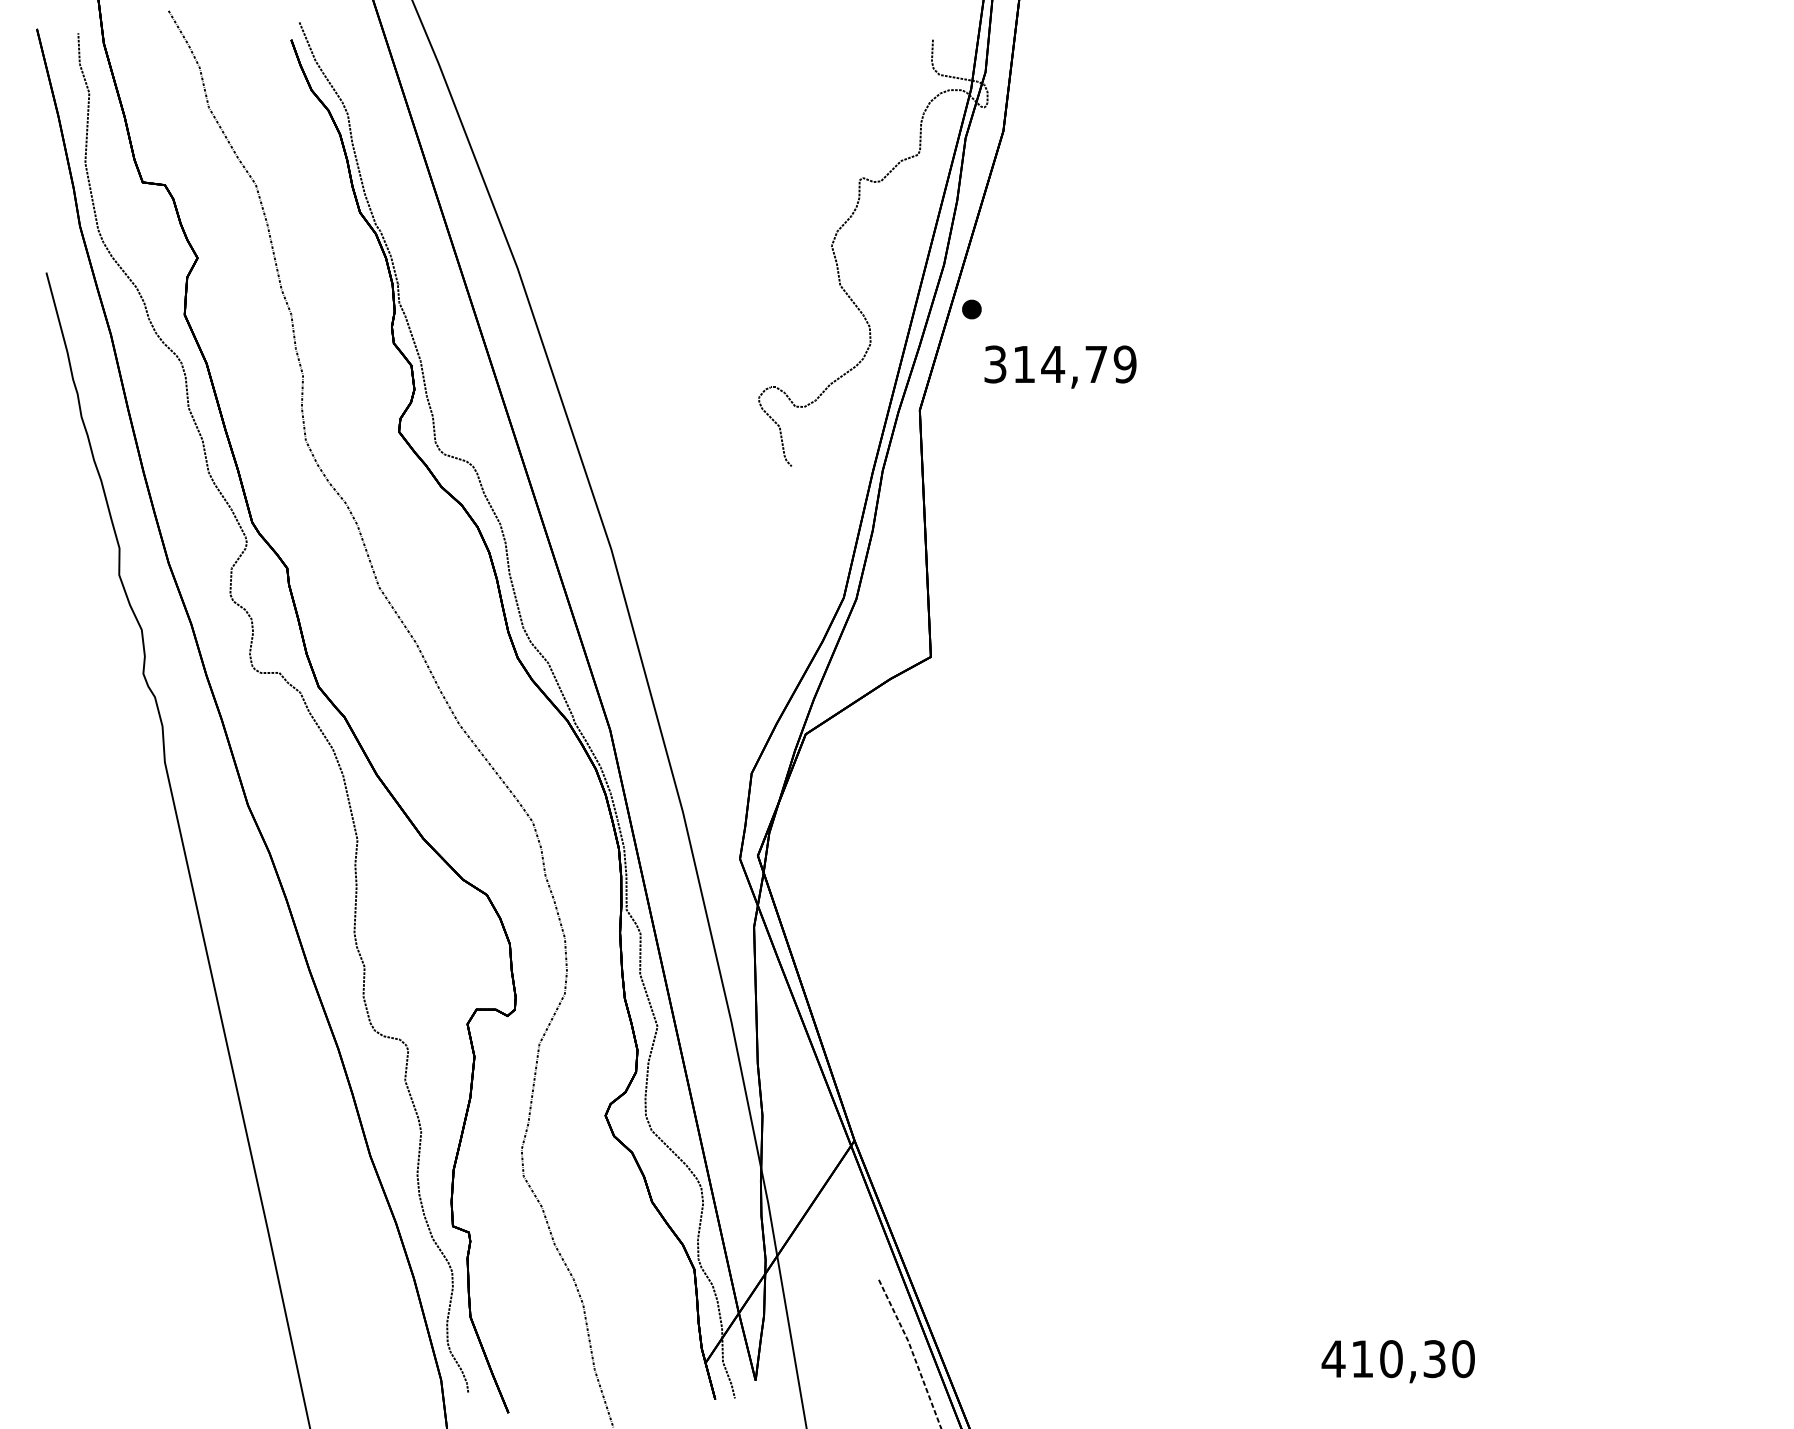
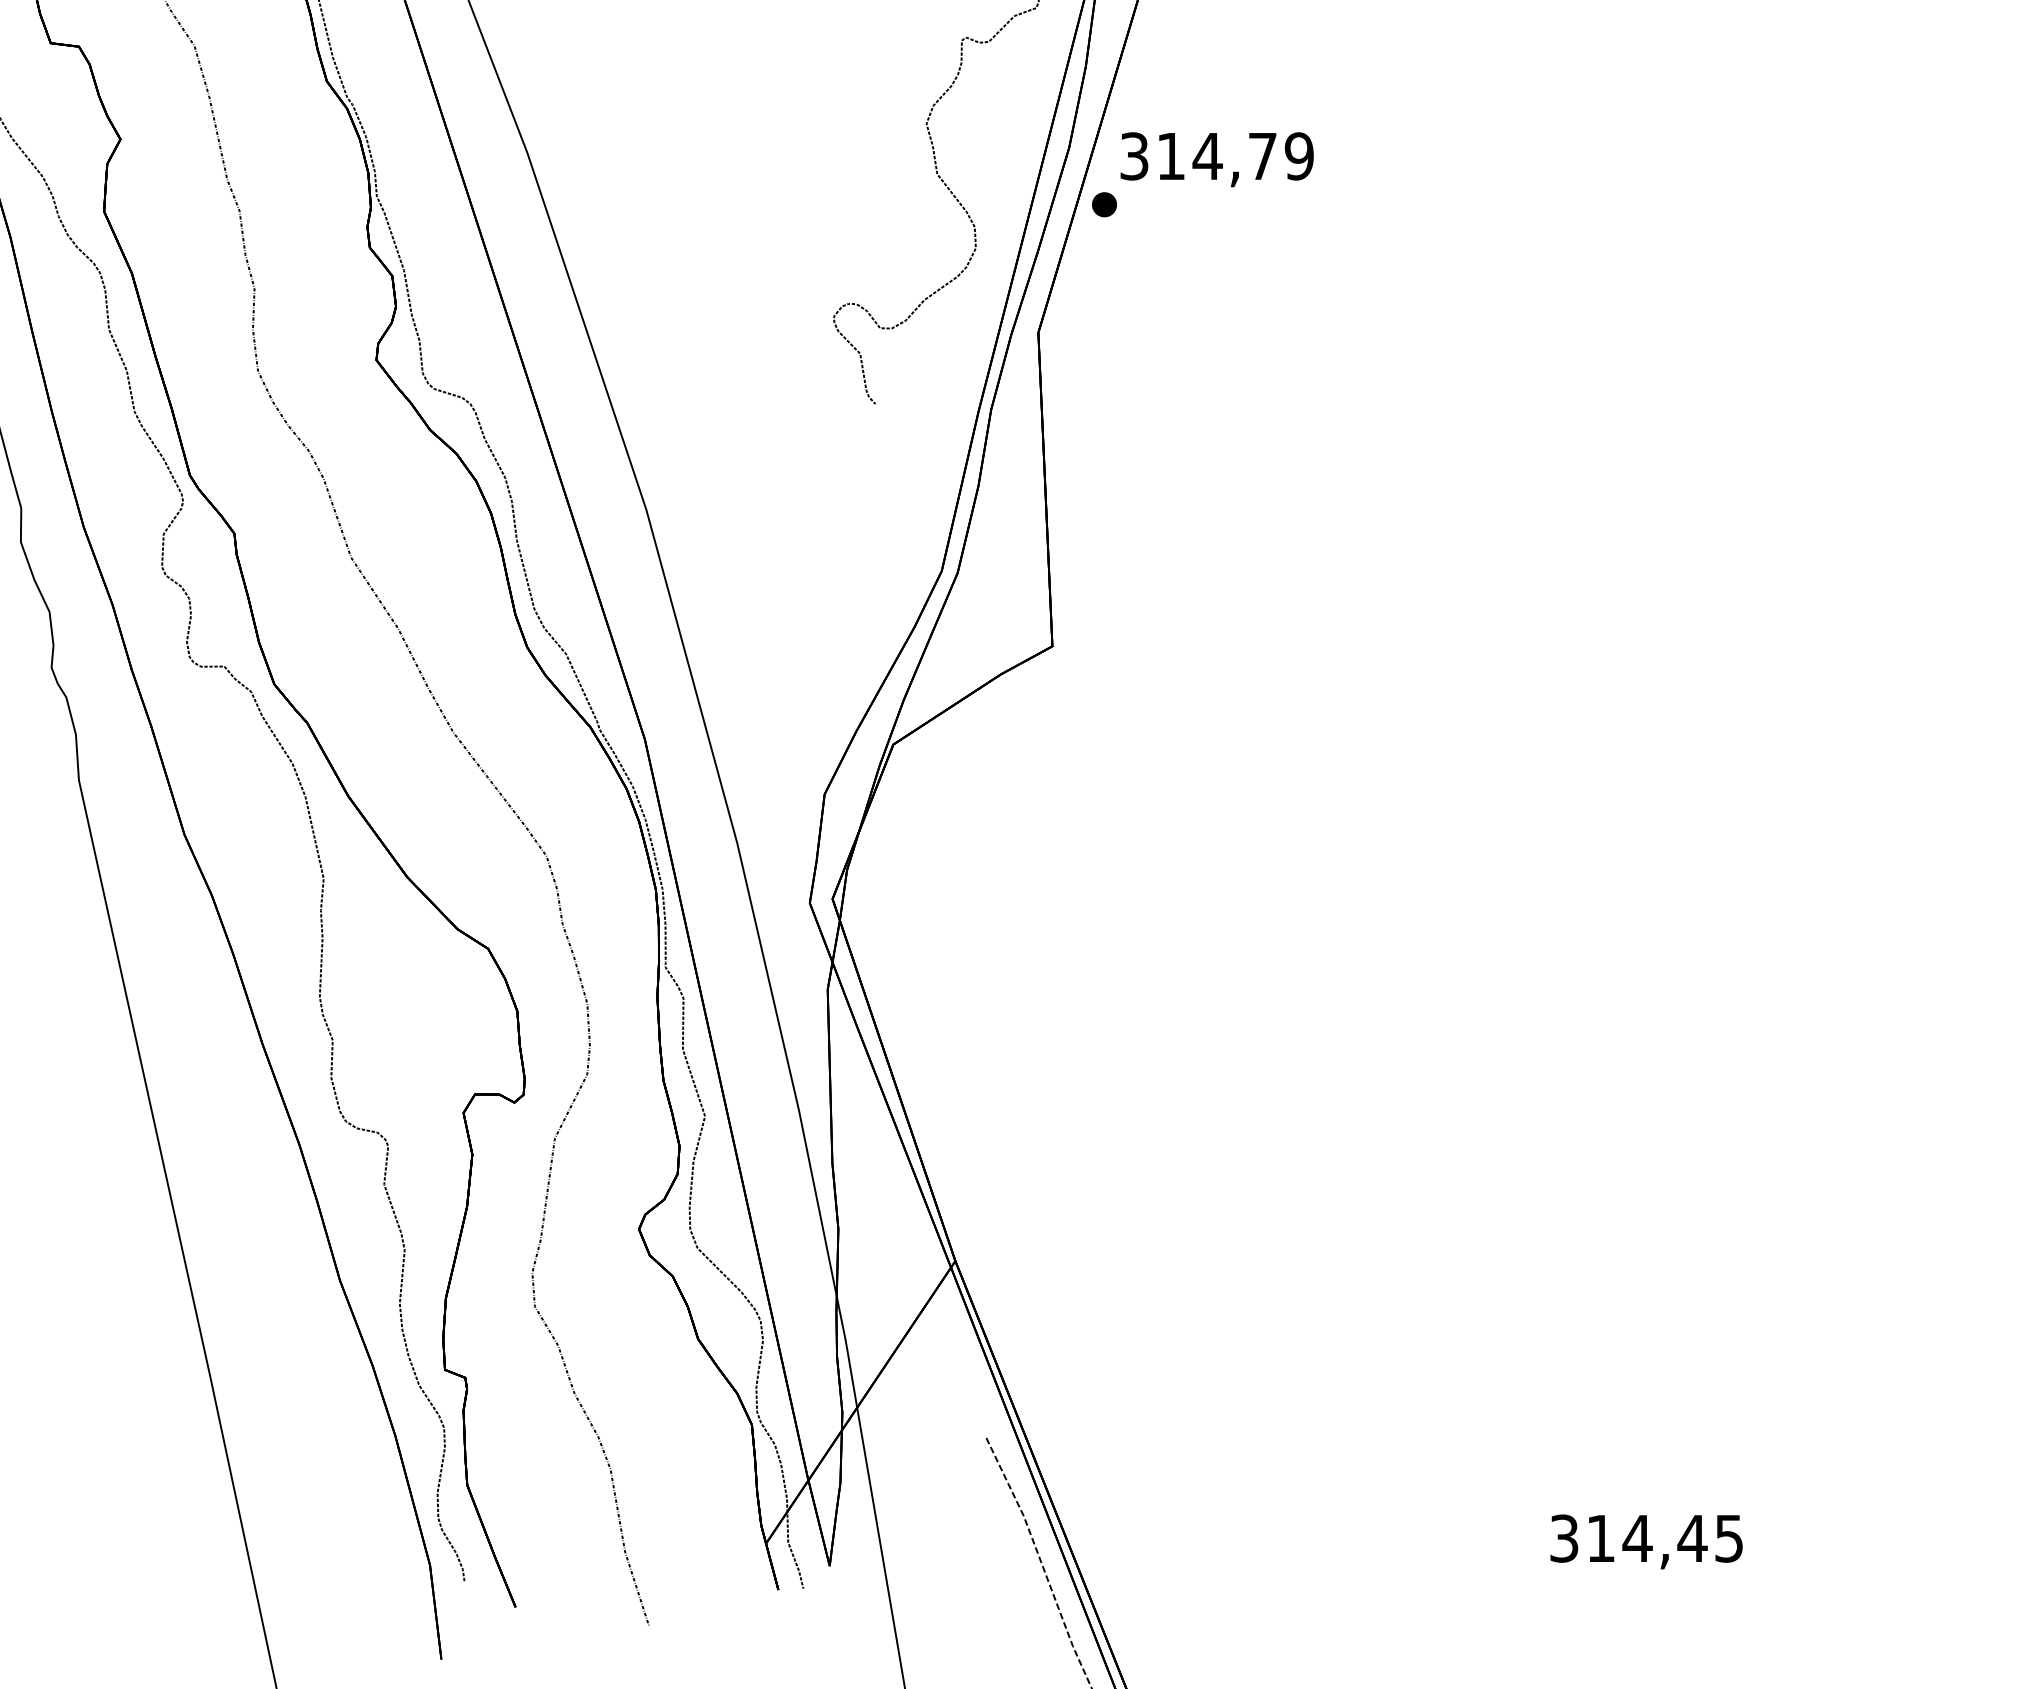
text: (1060, 366) -> (1217, 158), moved
text: (1397, 1359) -> (1645, 1539), 410,30 -> 314,45

